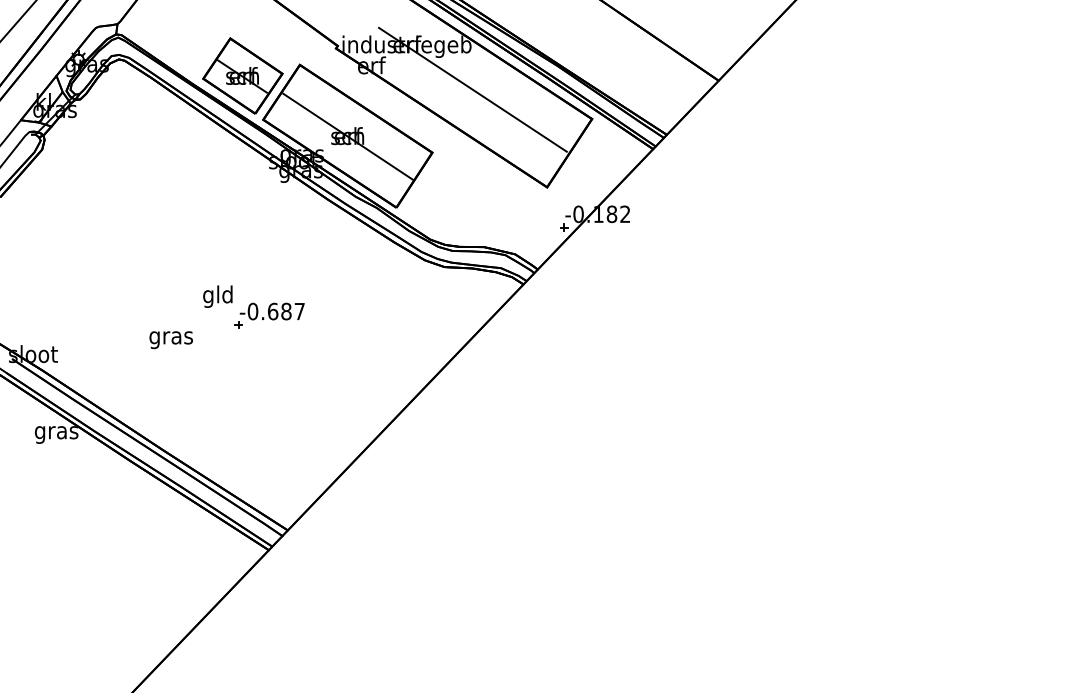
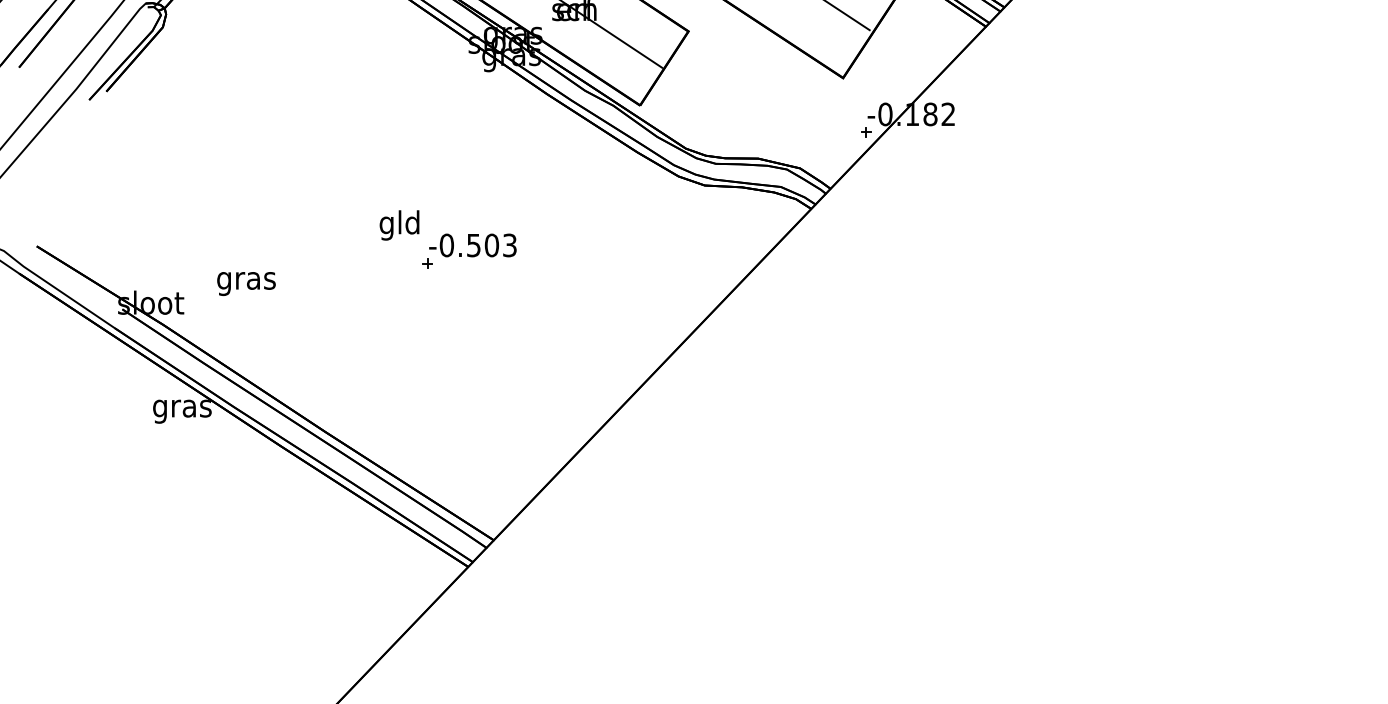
text: (286, 311) -> (492, 245), -0.687 -> -0.503
text: (170, 340) -> (245, 284), moved

